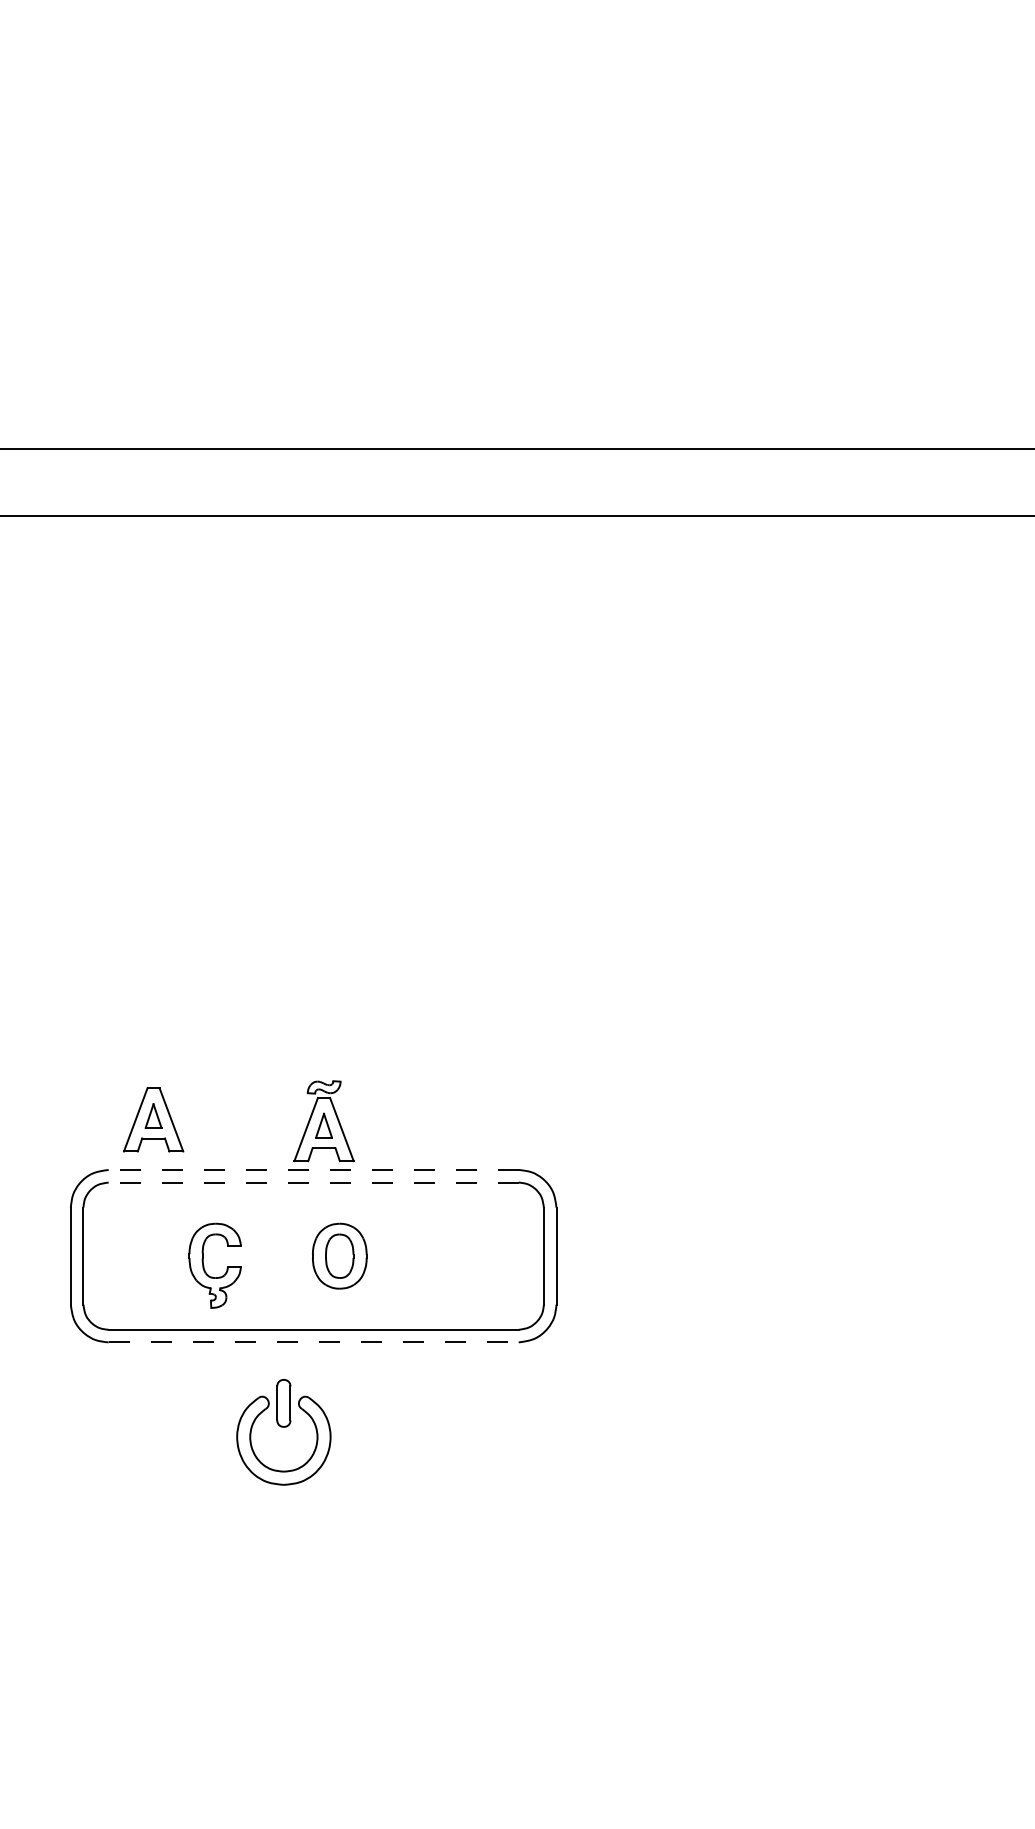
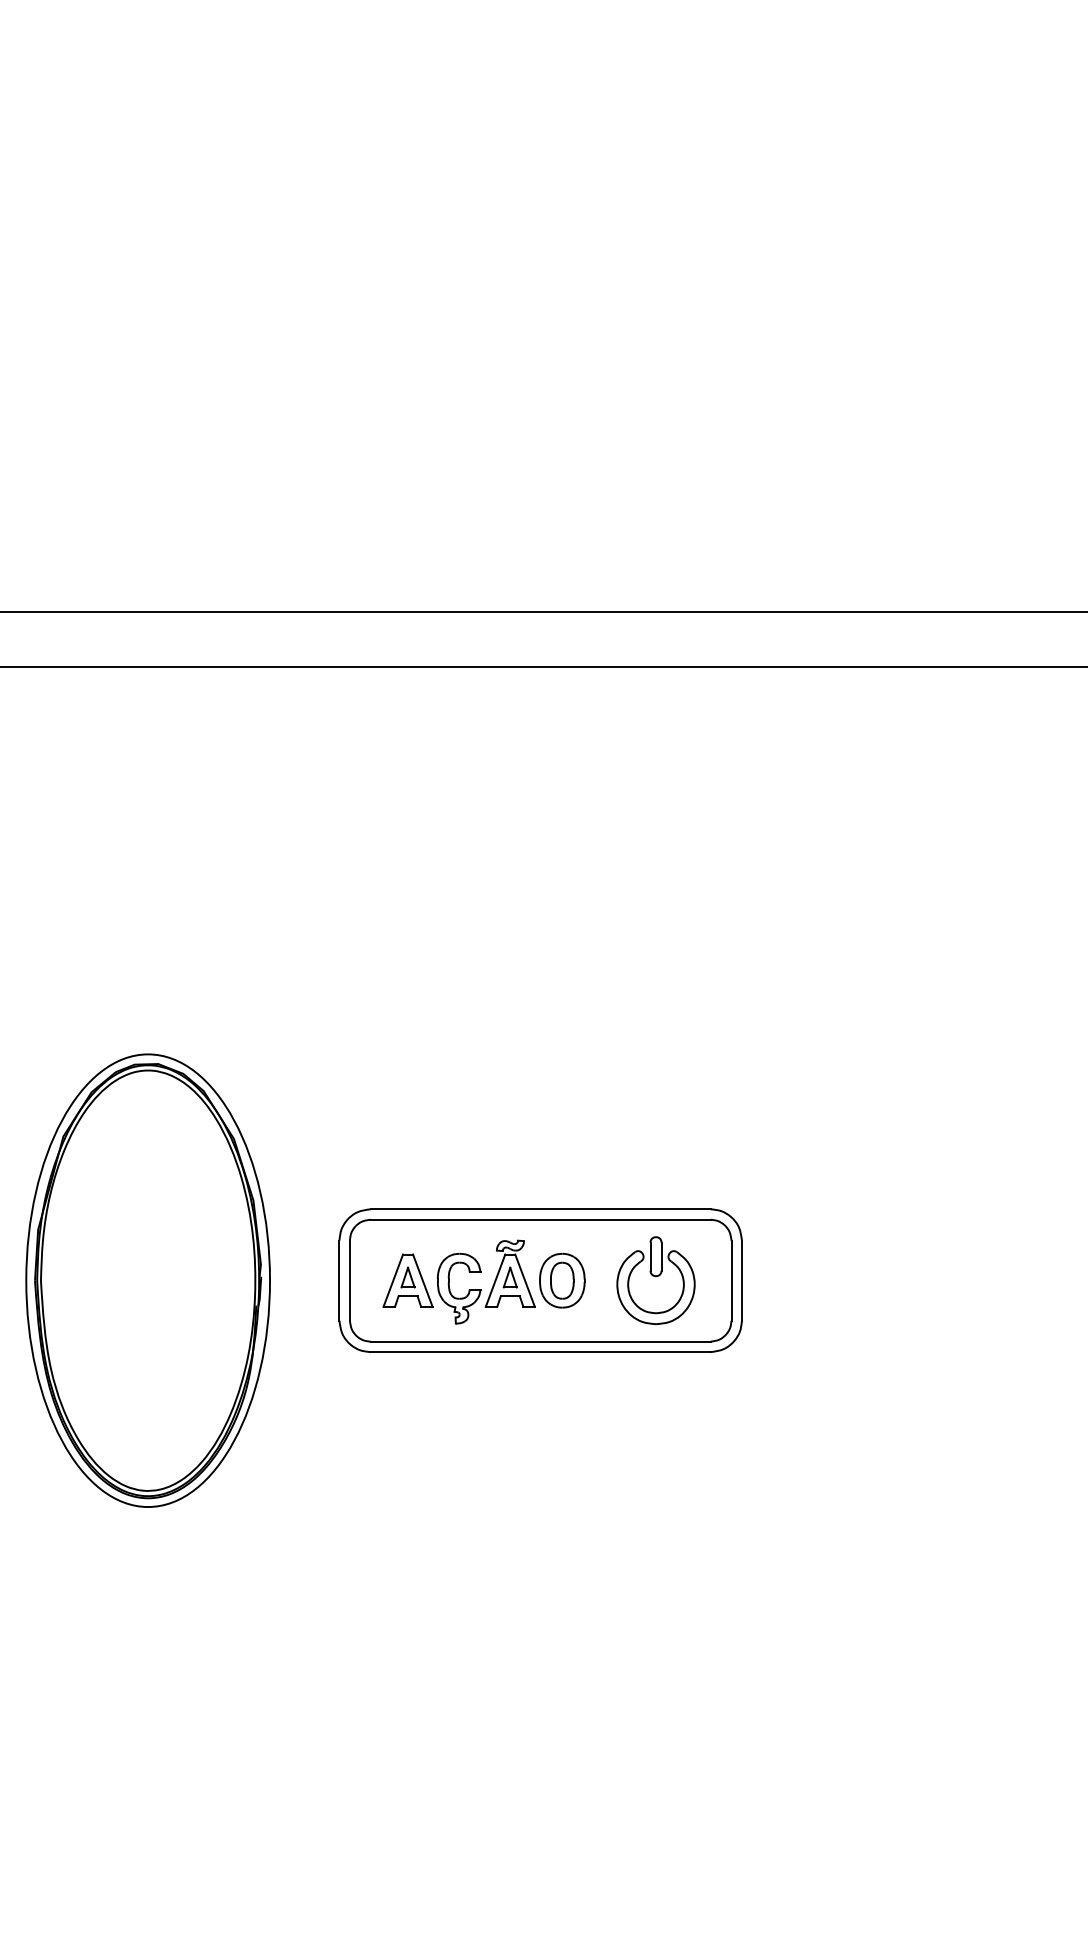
part: (152, 1119) -> (407, 1280), moved
part: (323, 1120) -> (509, 1273), moved
line: (313, 1170) -> (540, 1209), dashed -> solid
line: (313, 1182) -> (540, 1219), dashed -> solid
line: (313, 1342) -> (540, 1352), dashed -> solid
part: (283, 1432) -> (655, 1280), moved

